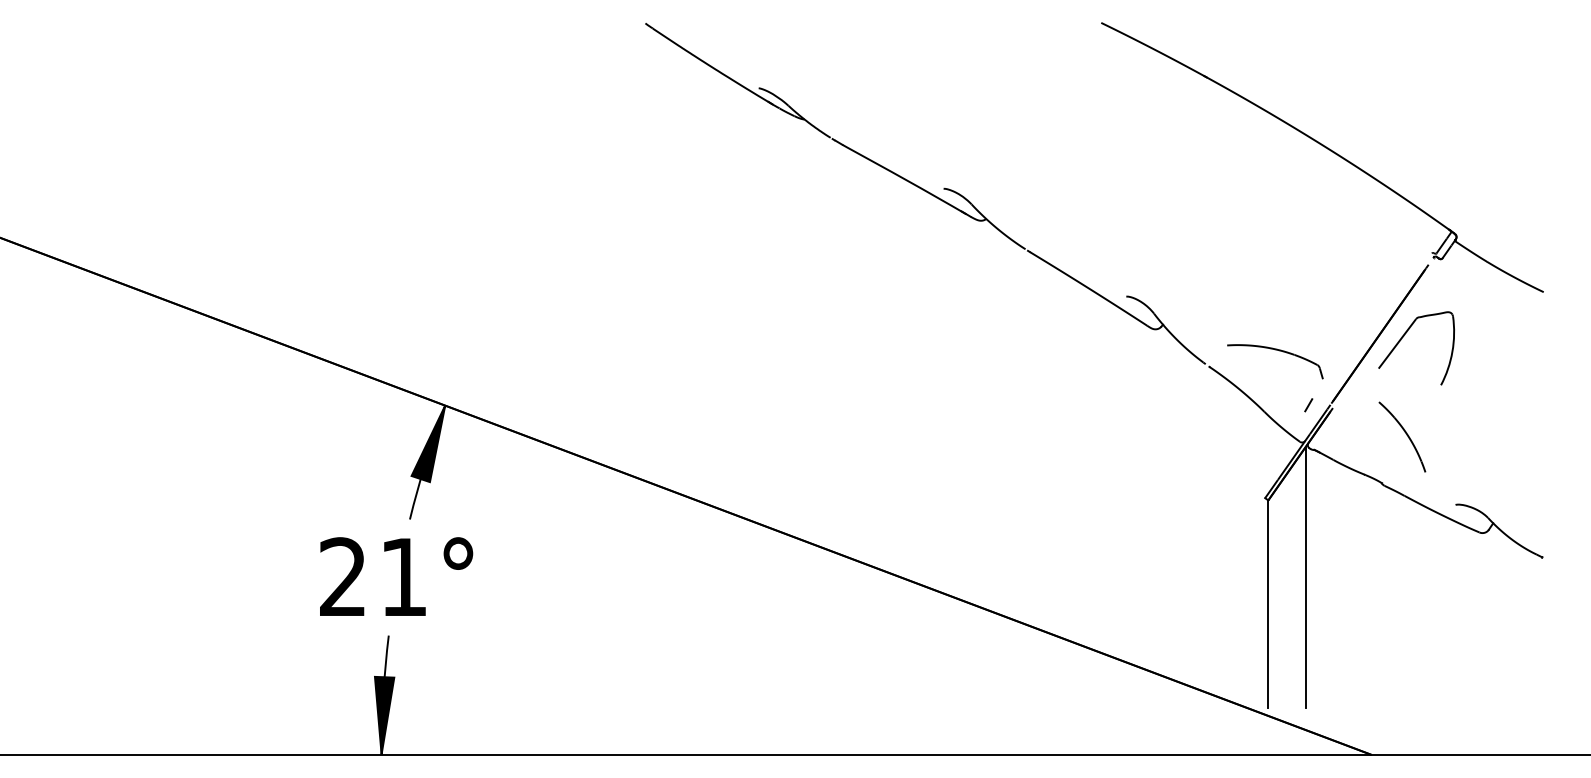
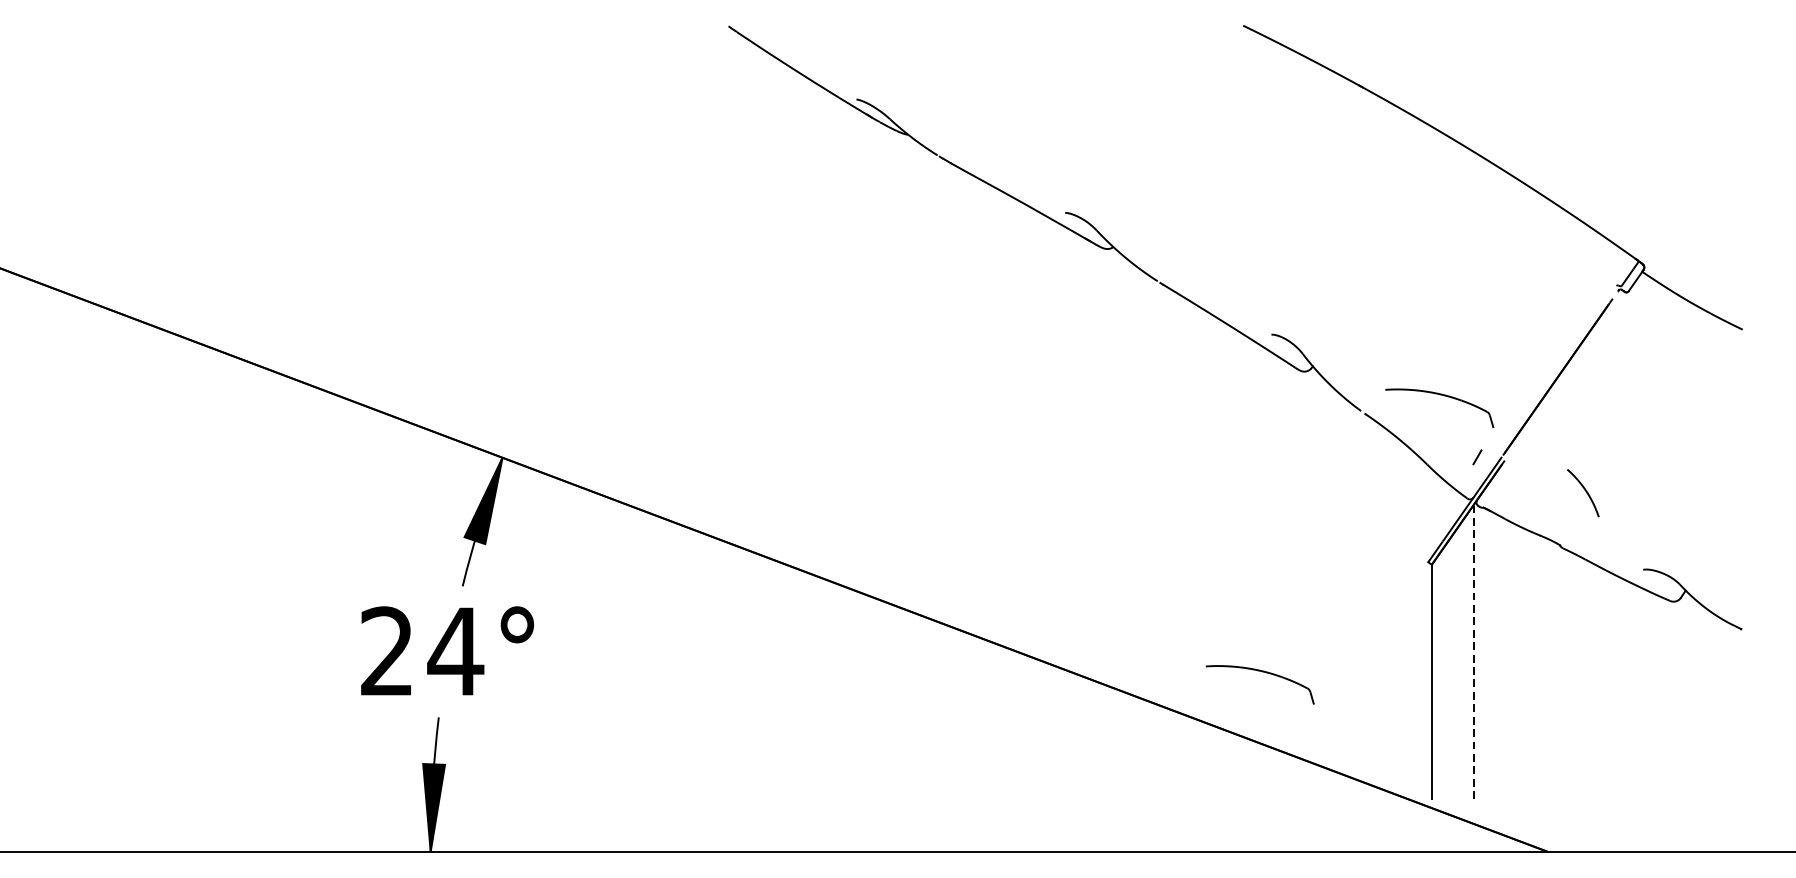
part: (1404, 336) -> (1585, 379), removed
part: (1402, 436) -> (1583, 492), size x0.6
text: (403, 576) -> (455, 650), 21° -> 24°
line: (1305, 576) -> (1473, 650), solid -> dashed
part: (1120, 596) -> (1264, 673), added

